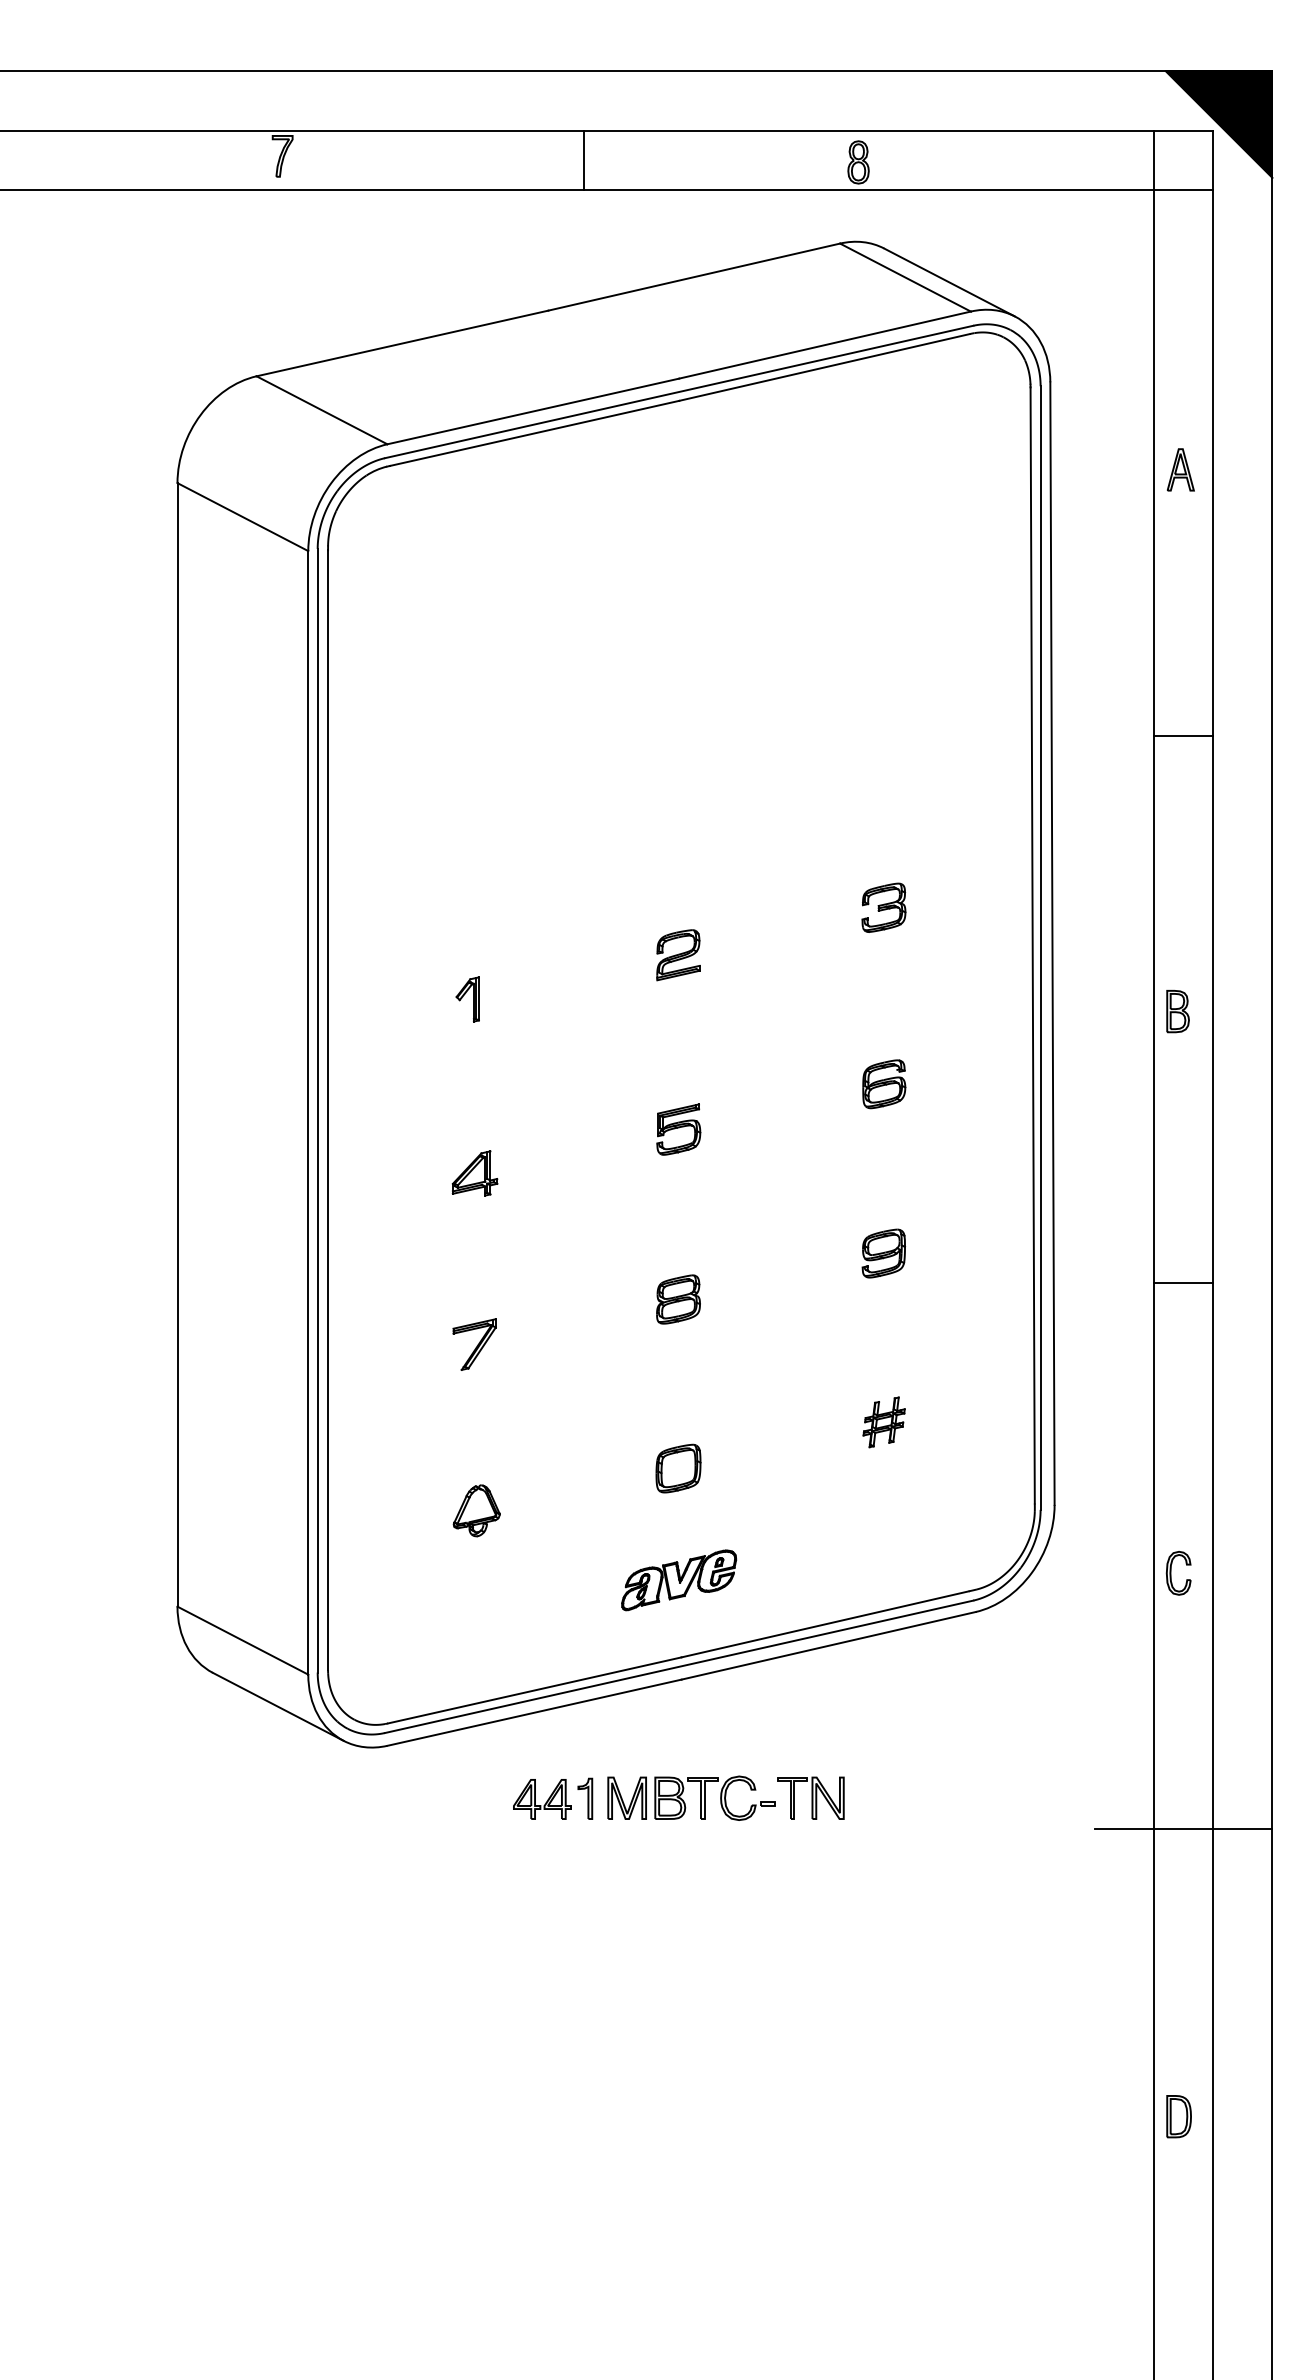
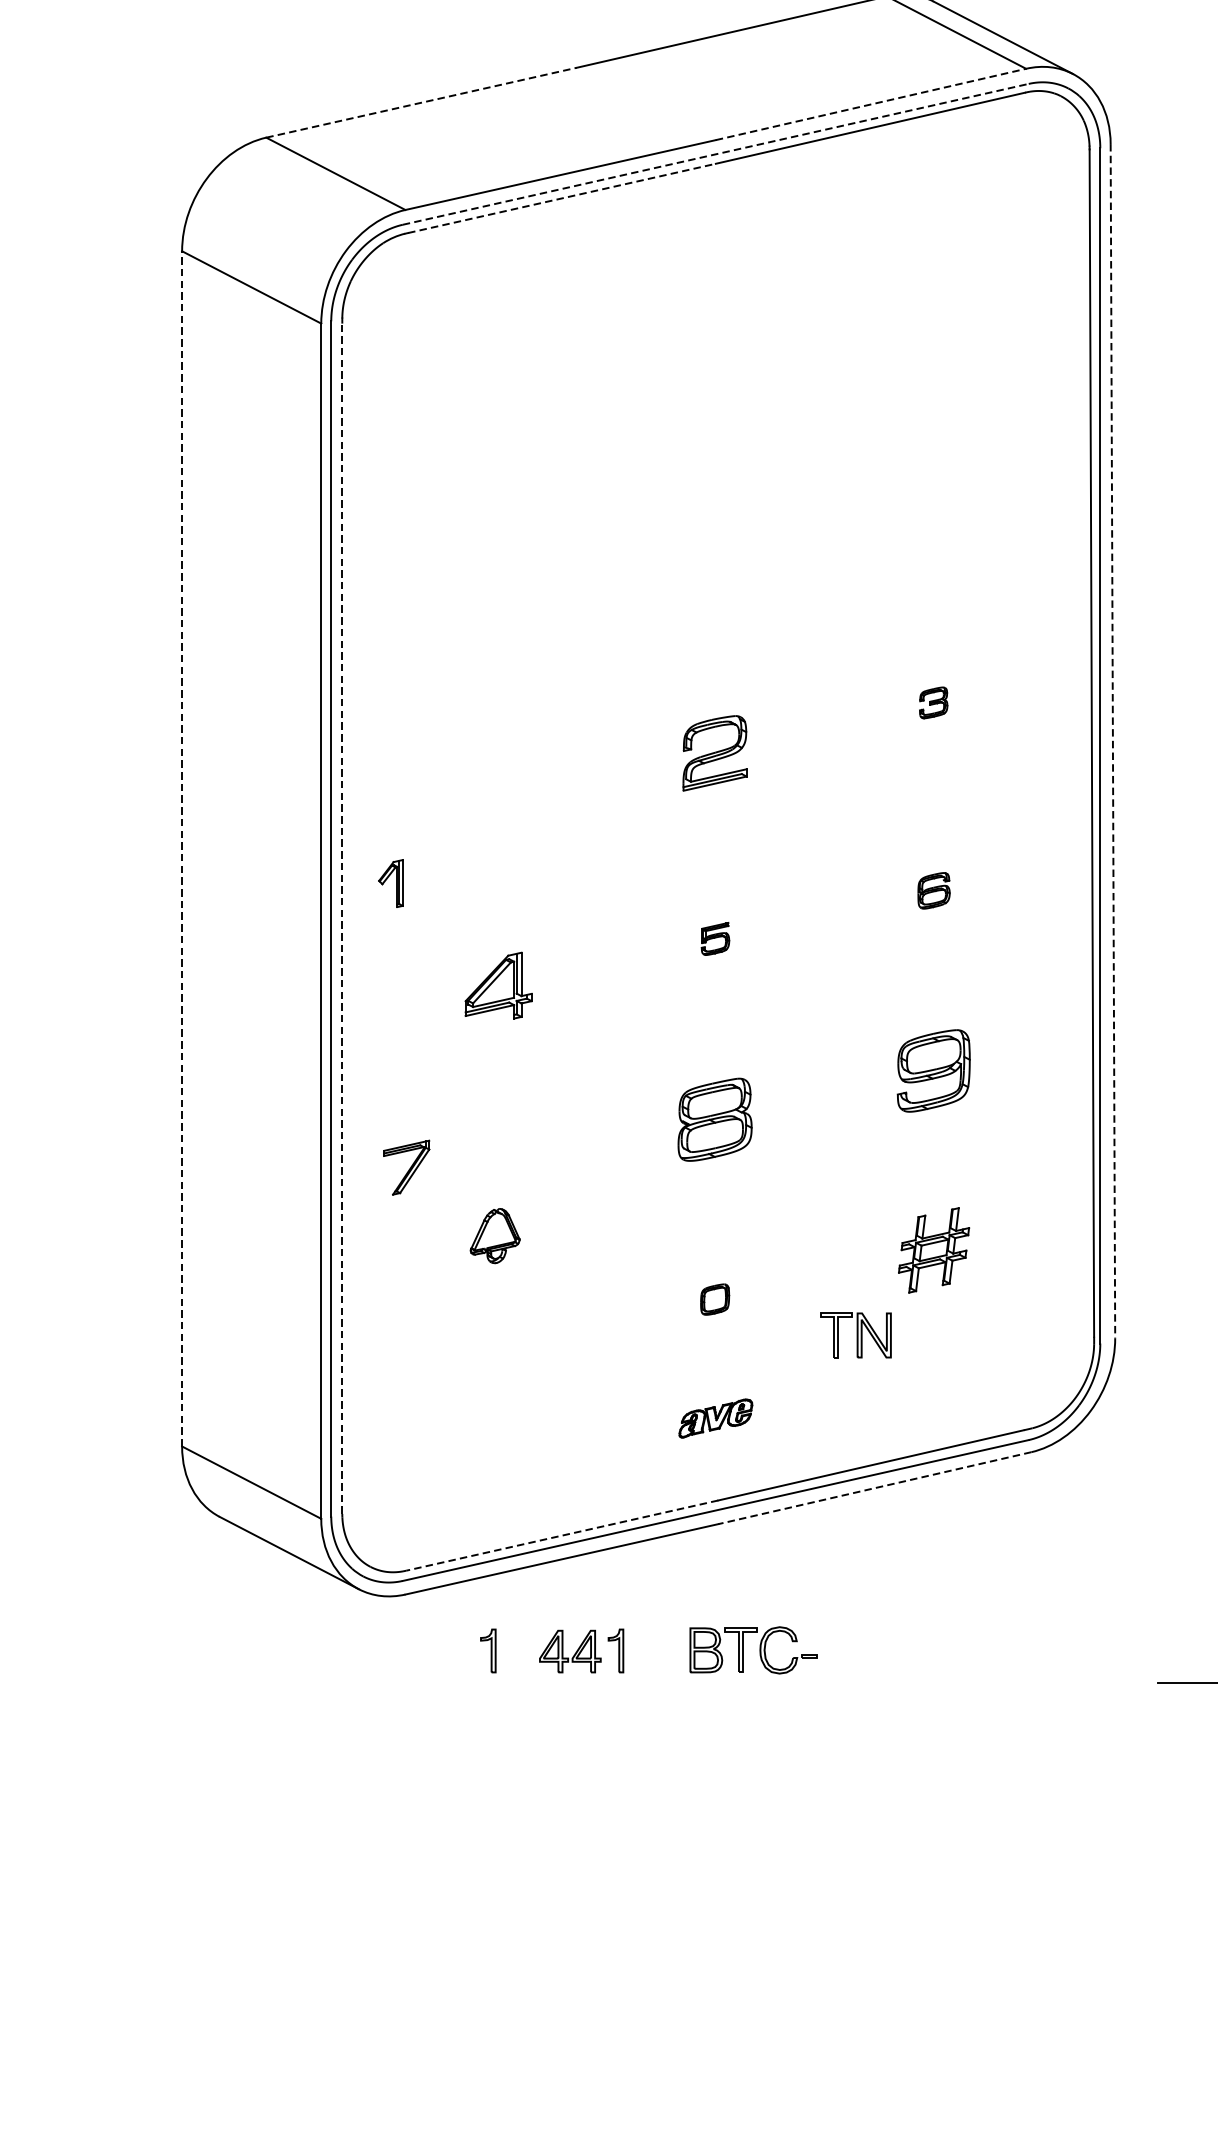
line: (402, 343) -> (421, 102), solid -> dashed
line: (825, 345) -> (871, 104), solid -> dashed
line: (679, 391) -> (716, 153), solid -> dashed
line: (535, 433) -> (562, 198), solid -> dashed
part: (883, 907) -> (933, 702), size x0.6
line: (1052, 944) -> (1112, 742), solid -> dashed
part: (678, 955) -> (715, 753), size x1.4
part: (467, 999) -> (390, 883), moved
line: (177, 1044) -> (182, 848), solid -> dashed
part: (884, 1084) -> (934, 891), size x0.7
line: (328, 1110) -> (342, 918), solid -> dashed
part: (678, 1129) -> (715, 938), size x0.6
part: (474, 1173) -> (498, 985), size x1.4
part: (883, 1253) -> (933, 1070), size x1.6
part: (678, 1299) -> (715, 1119), size x1.6
part: (474, 1344) -> (406, 1167), moved
part: (883, 1422) -> (933, 1250), size x1.6
part: (678, 1468) -> (715, 1299), size x0.6
part: (476, 1510) -> (494, 1235), moved
part: (679, 1580) -> (716, 1418), size x0.6
line: (828, 1645) -> (874, 1487), solid -> dashed
line: (534, 1690) -> (561, 1535), solid -> dashed
part: (626, 1797) -> (659, 1649), removed
part: (810, 1797) -> (855, 1334), moved
part: (465, 1798) -> (488, 1650), added

